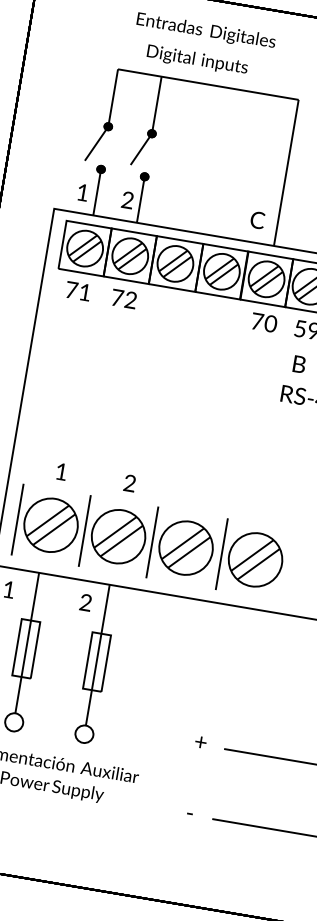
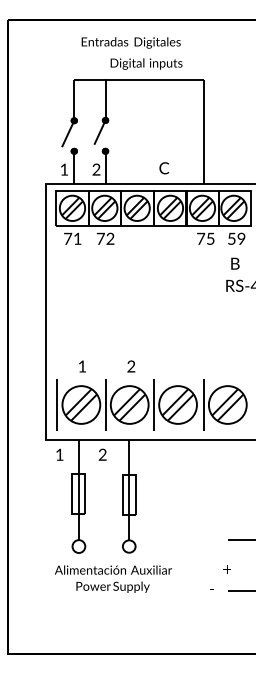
text: (197, 59) -> (146, 63), moved
text: (257, 220) -> (164, 168), moved
text: (270, 323) -> (210, 238), 70 -> 75
text: (85, 602) -> (102, 454), moved
text: (199, 742) -> (226, 569), moved

